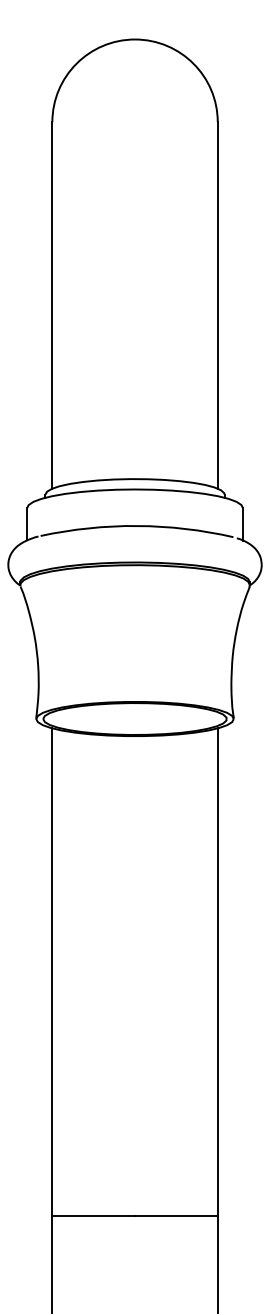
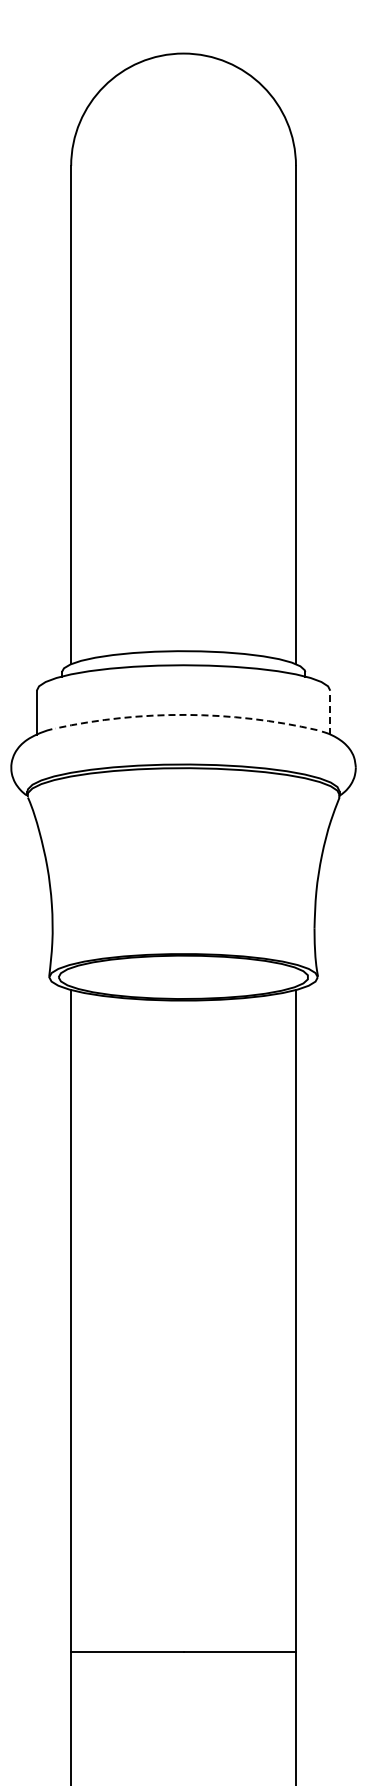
line: (243, 524) -> (330, 712), solid -> dashed
arc: (137, 525) -> (186, 714), solid -> dashed

